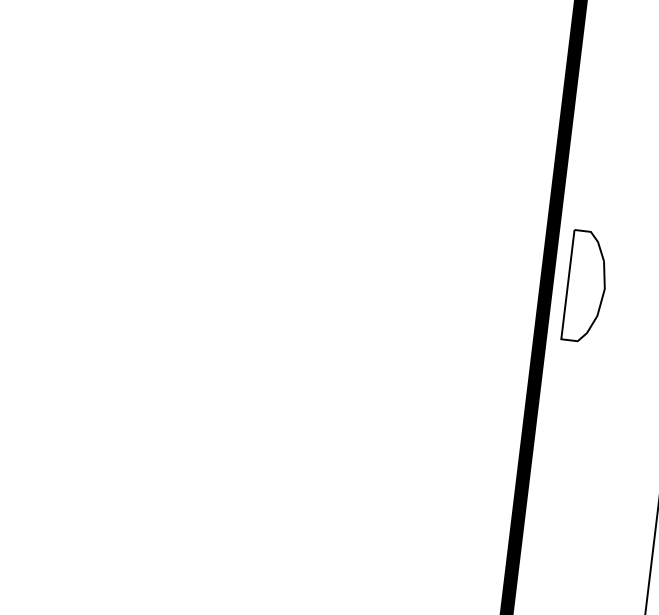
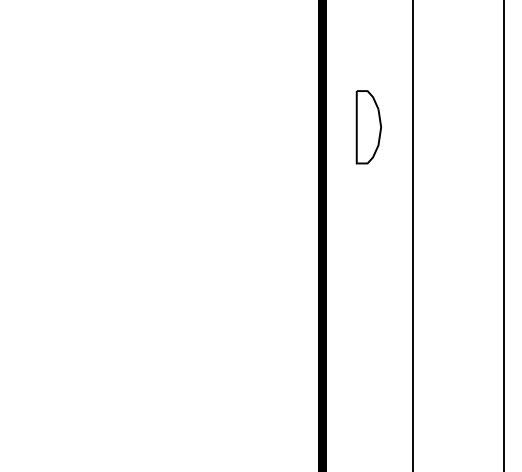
part: (585, 287) -> (368, 127), moved

